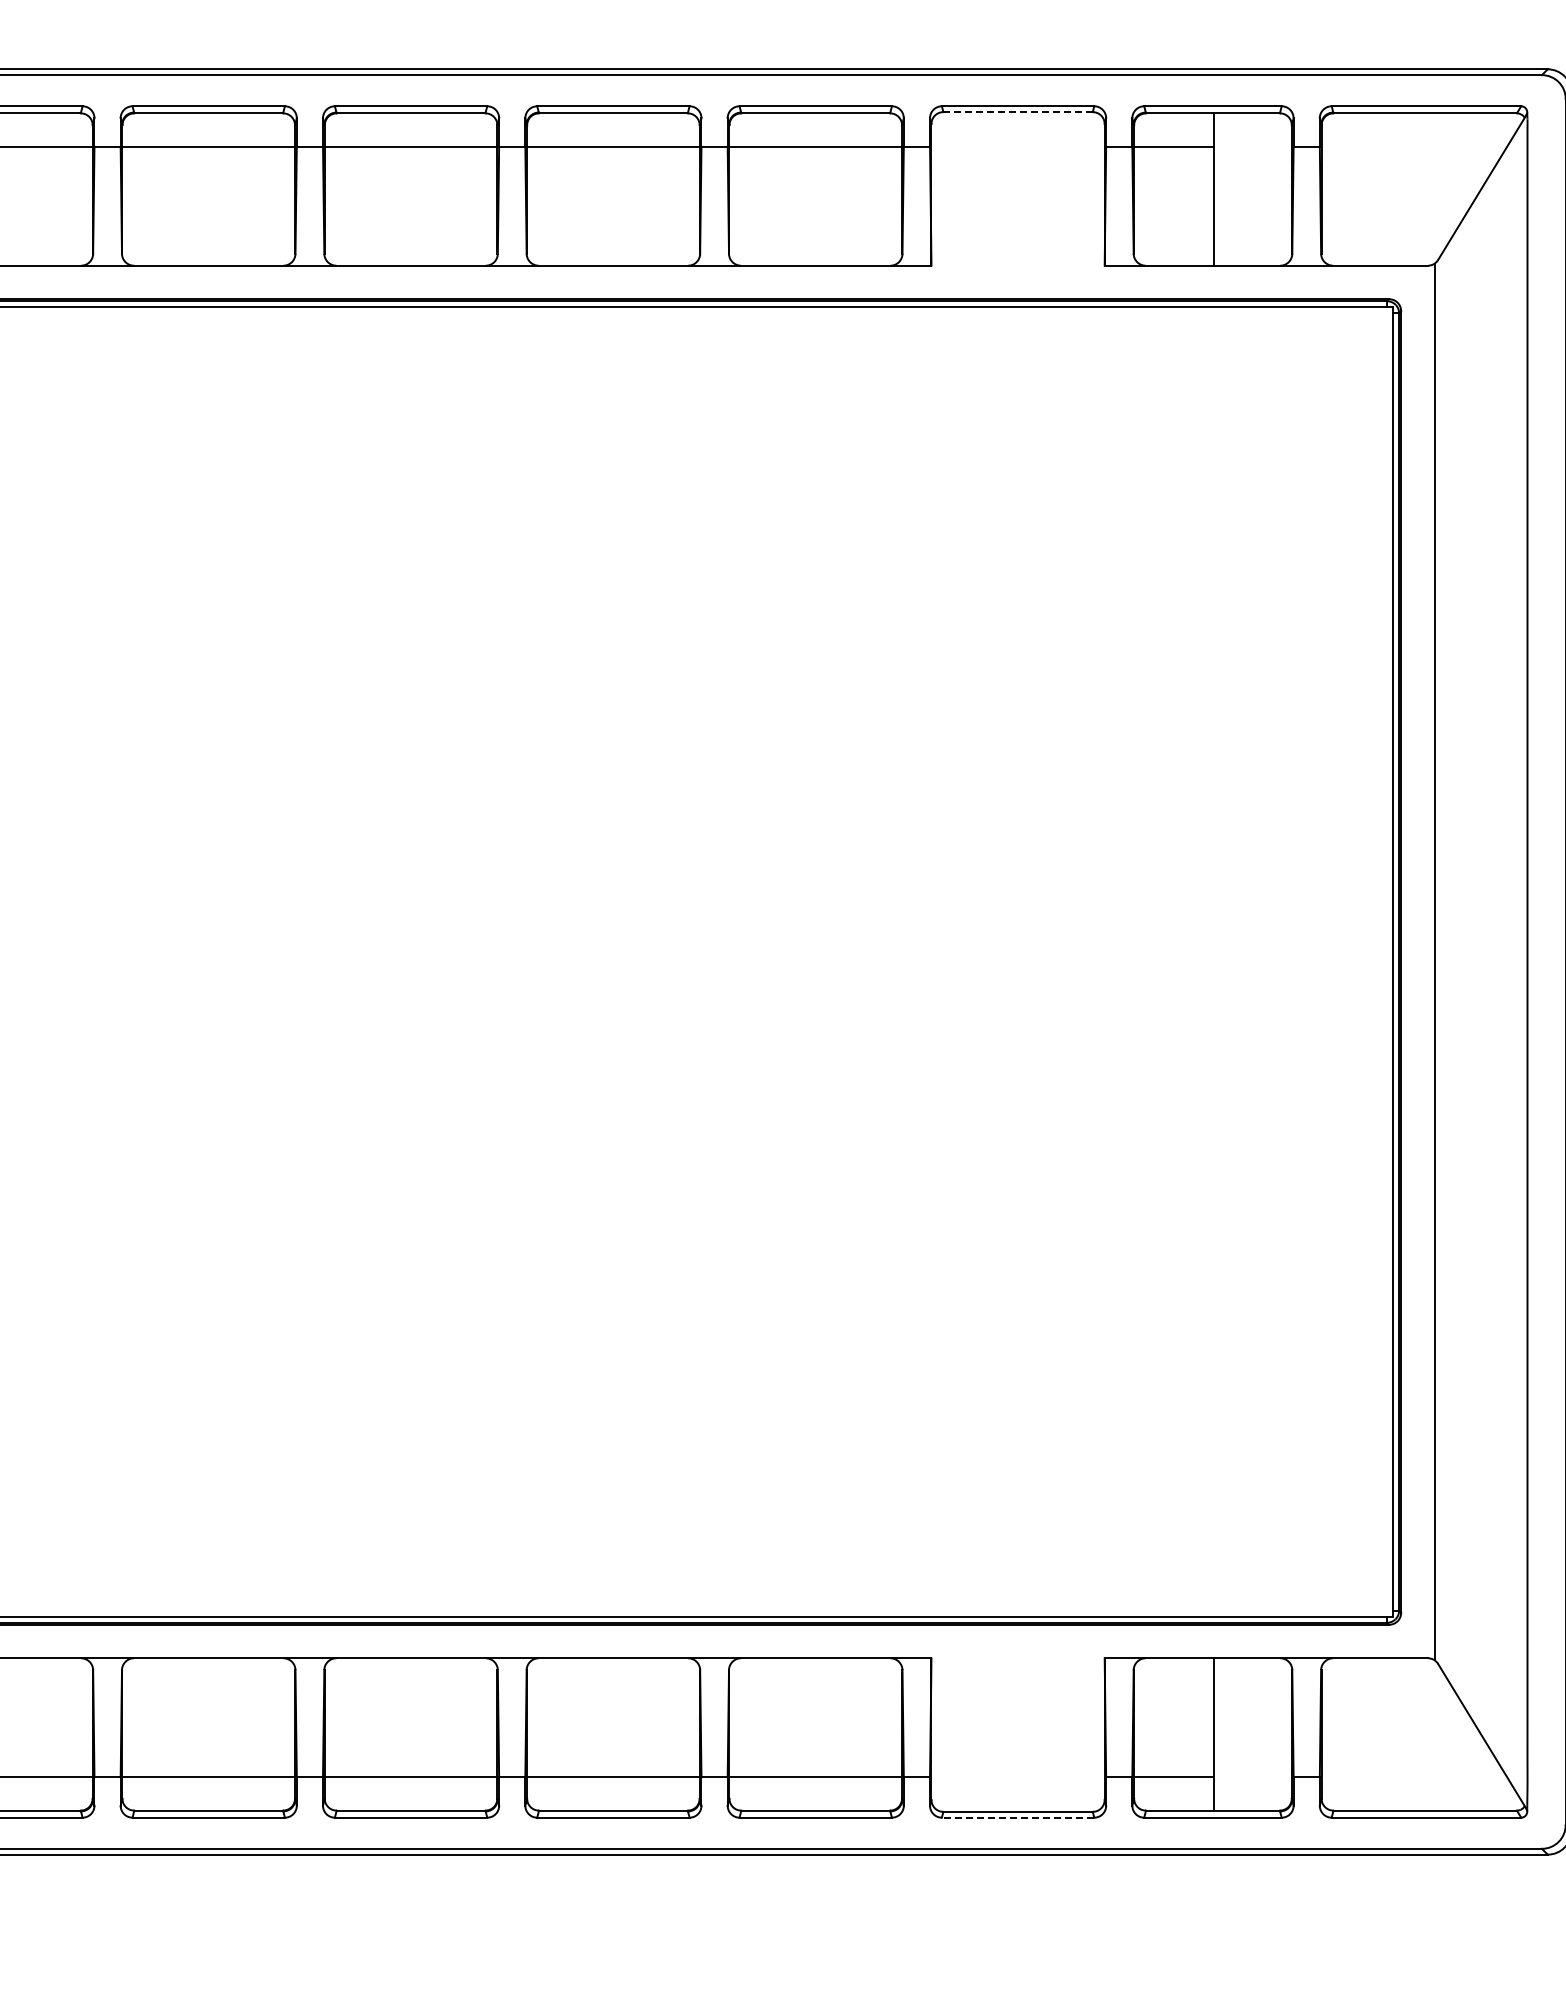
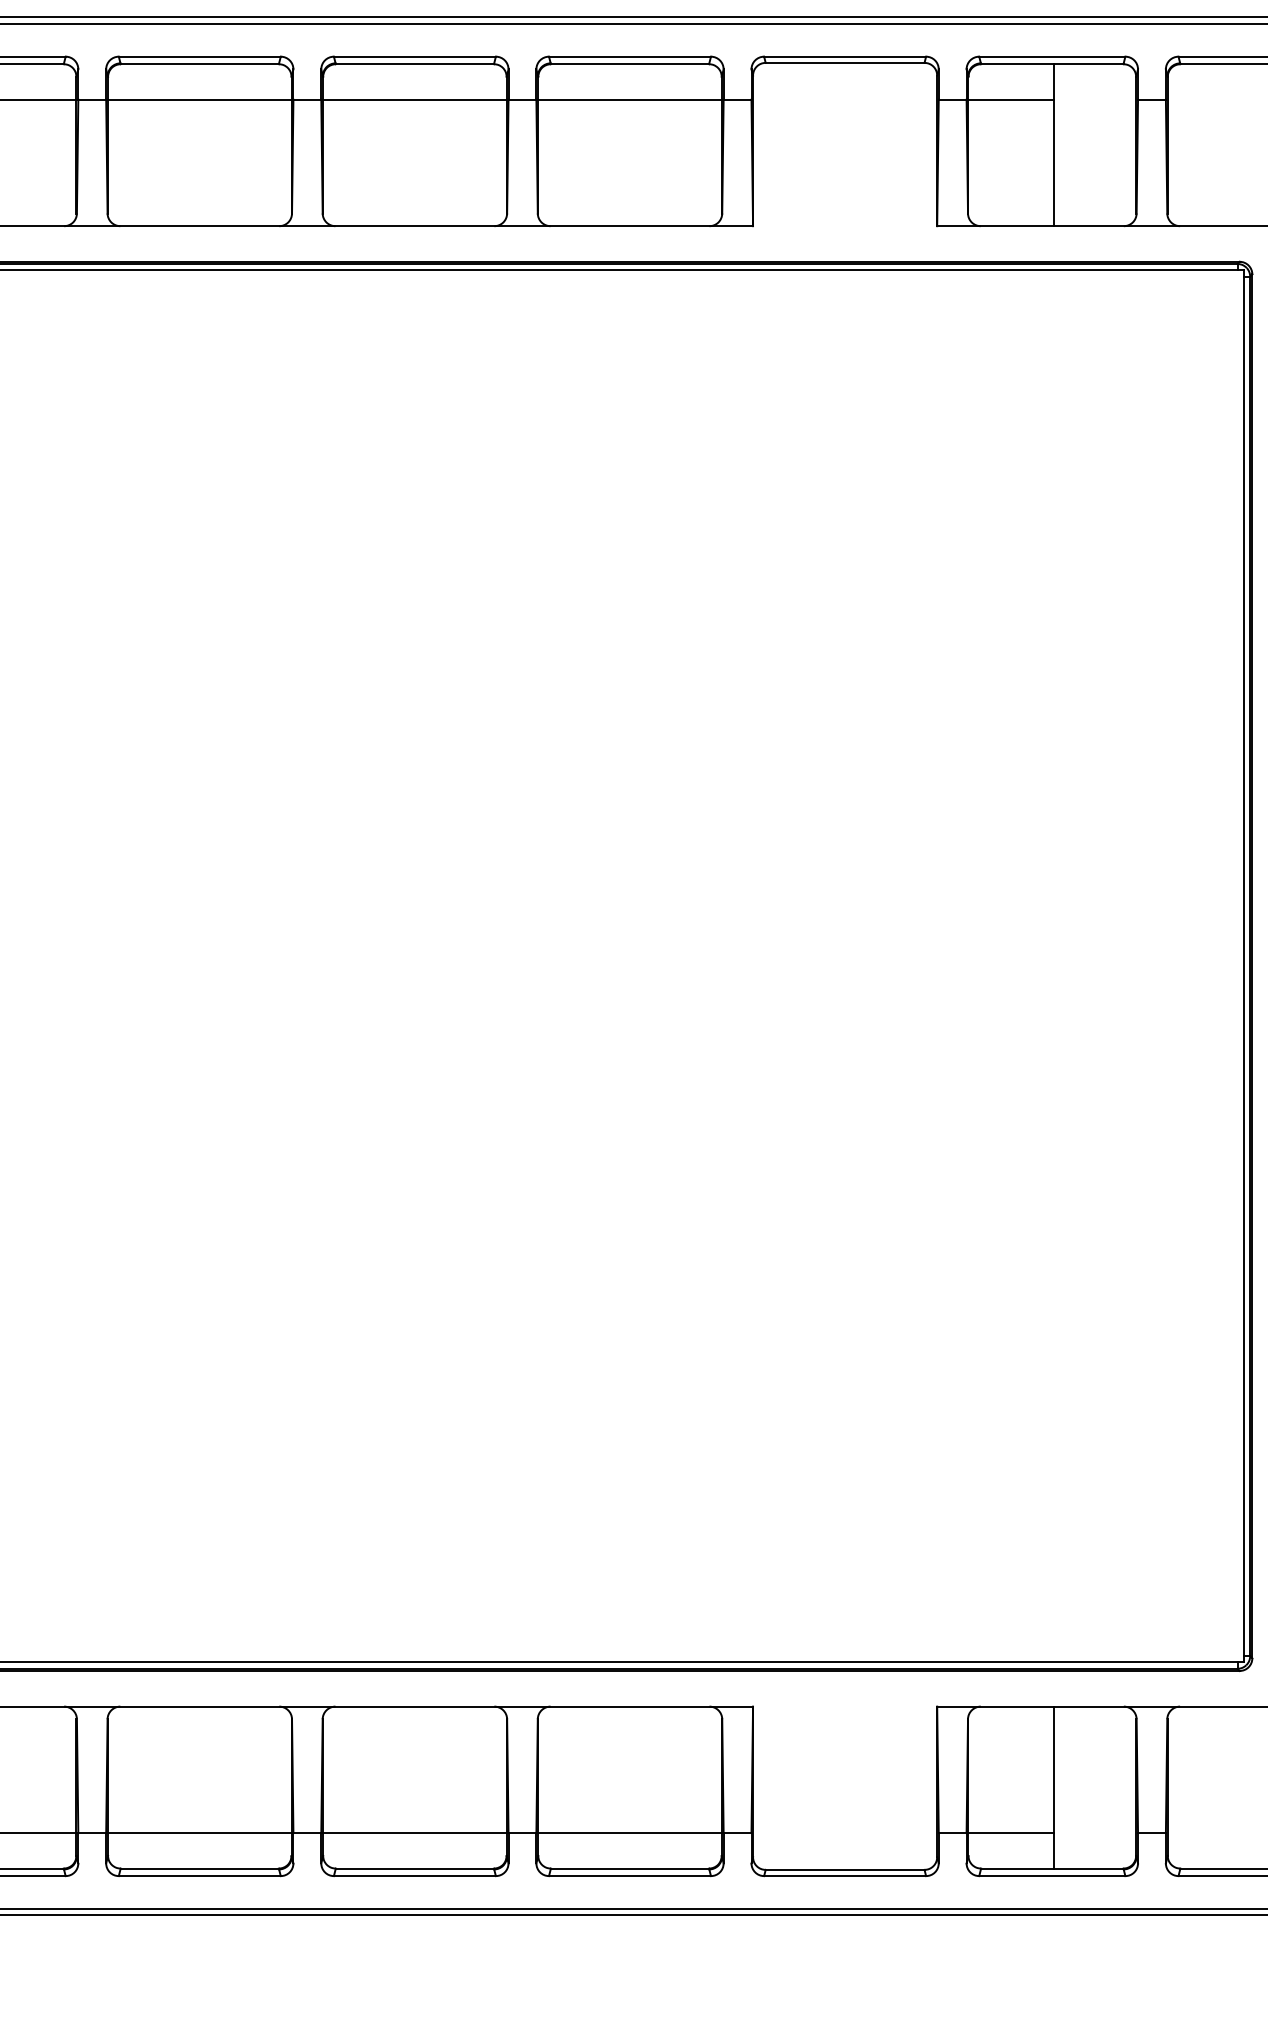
line: (1018, 112) -> (845, 63), dashed -> solid
line: (1017, 1817) -> (844, 1875), dashed -> solid

